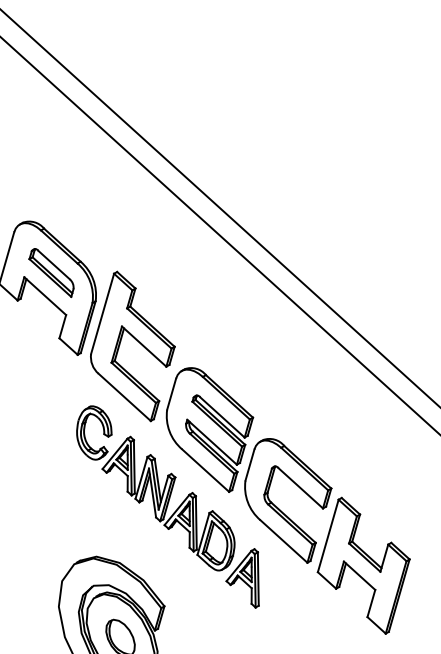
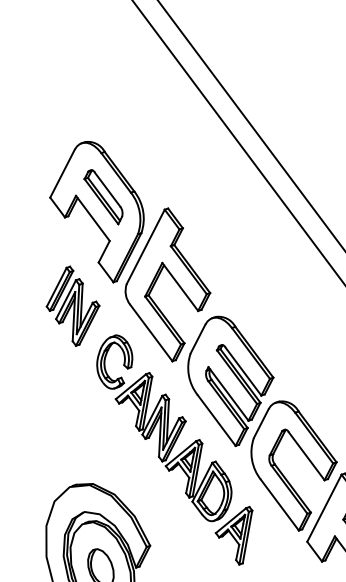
part: (42, 385) -> (72, 305), added

